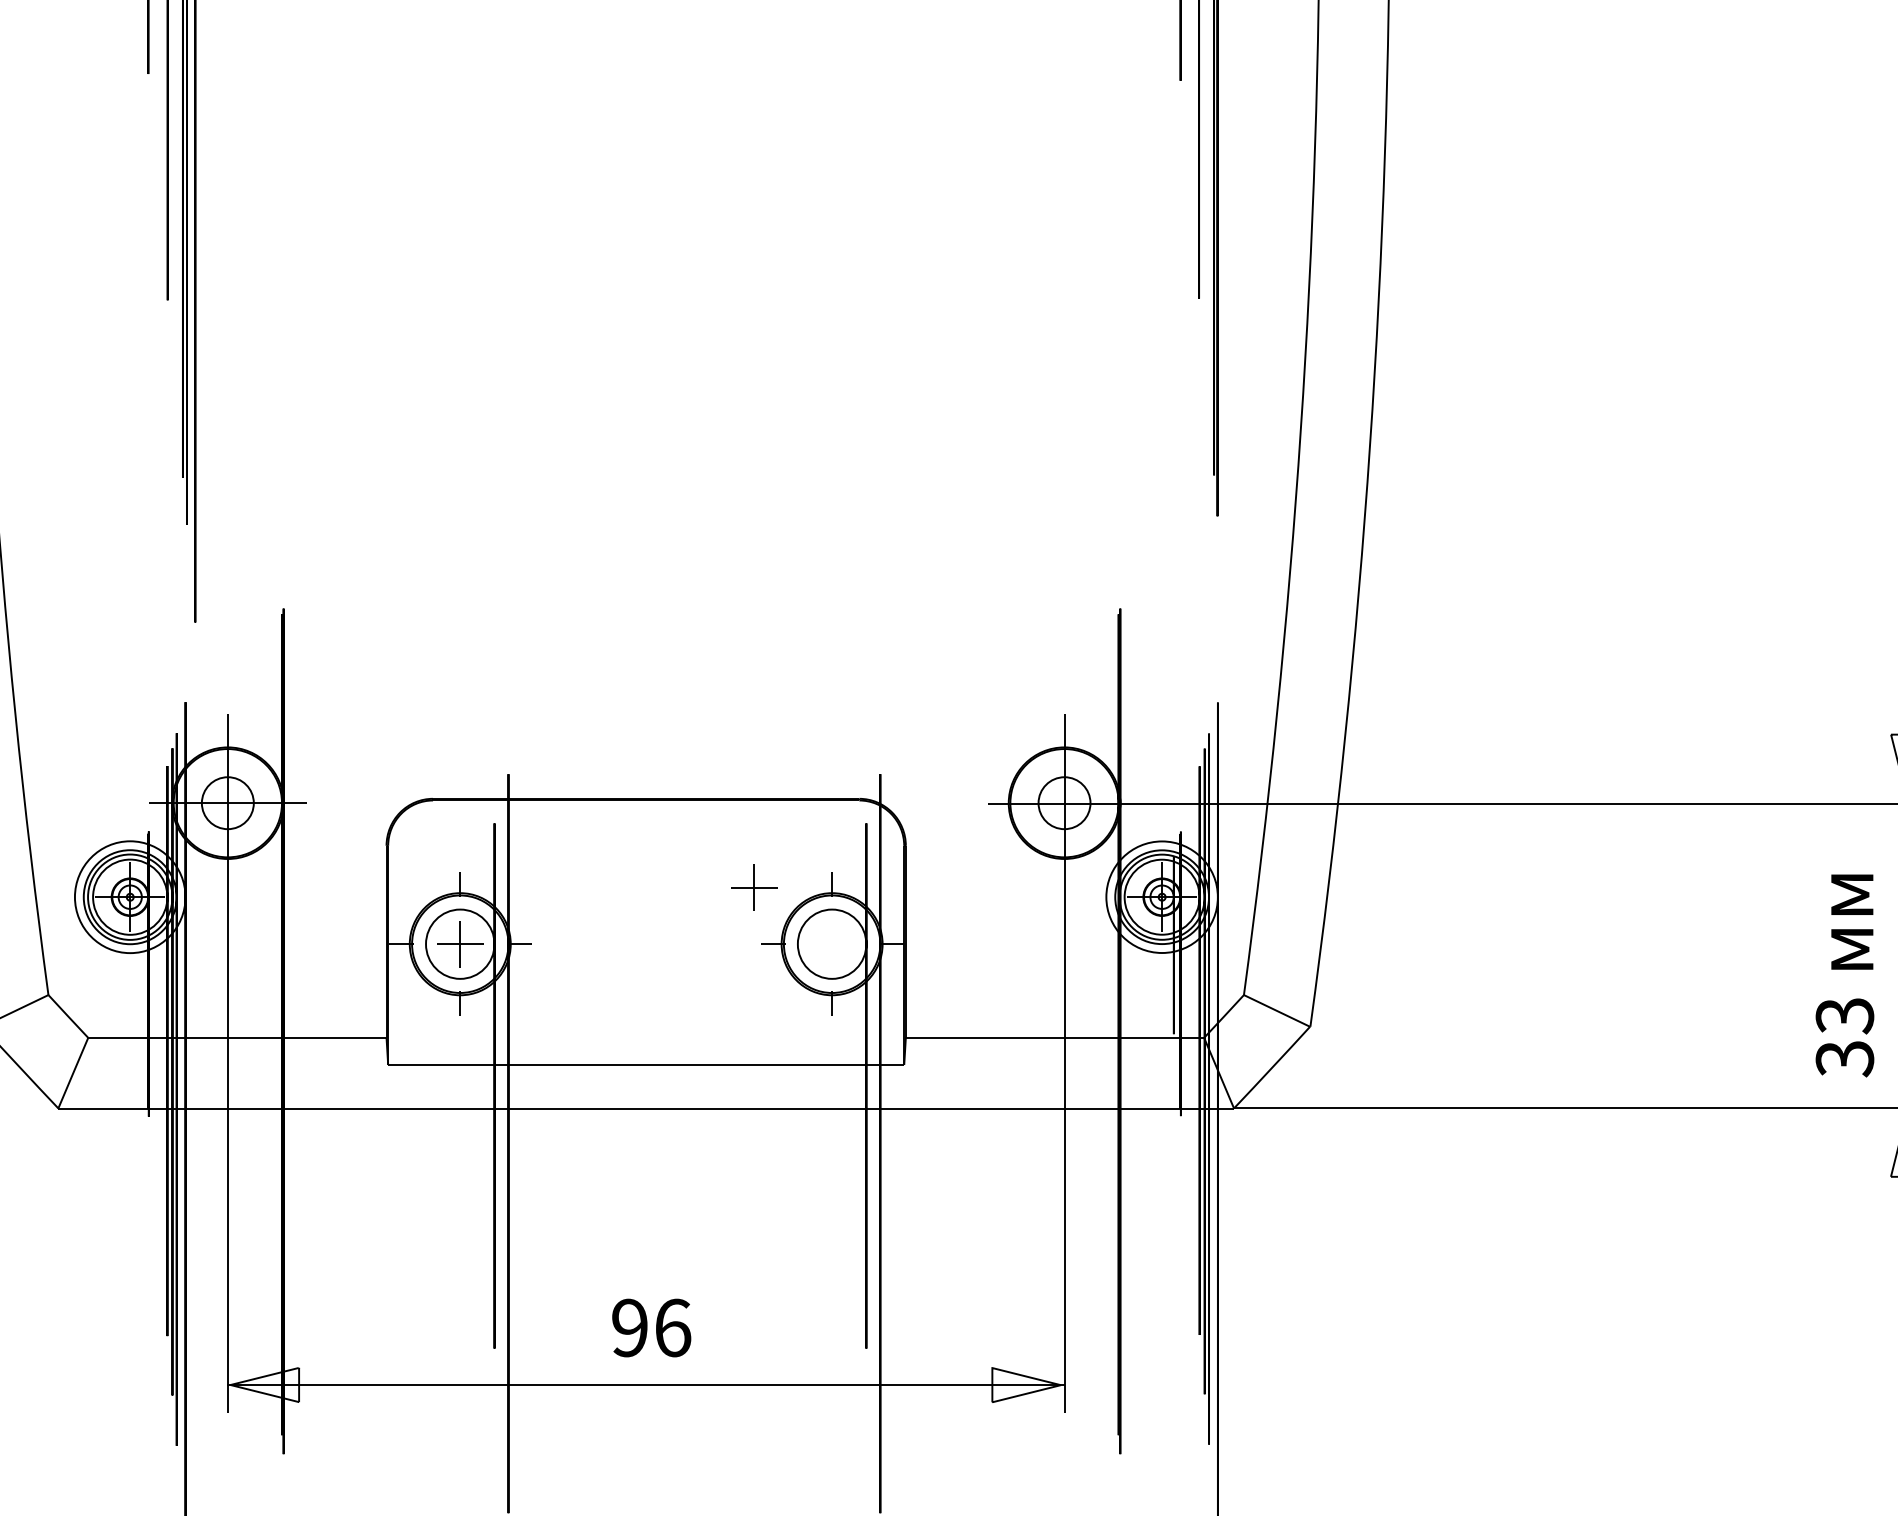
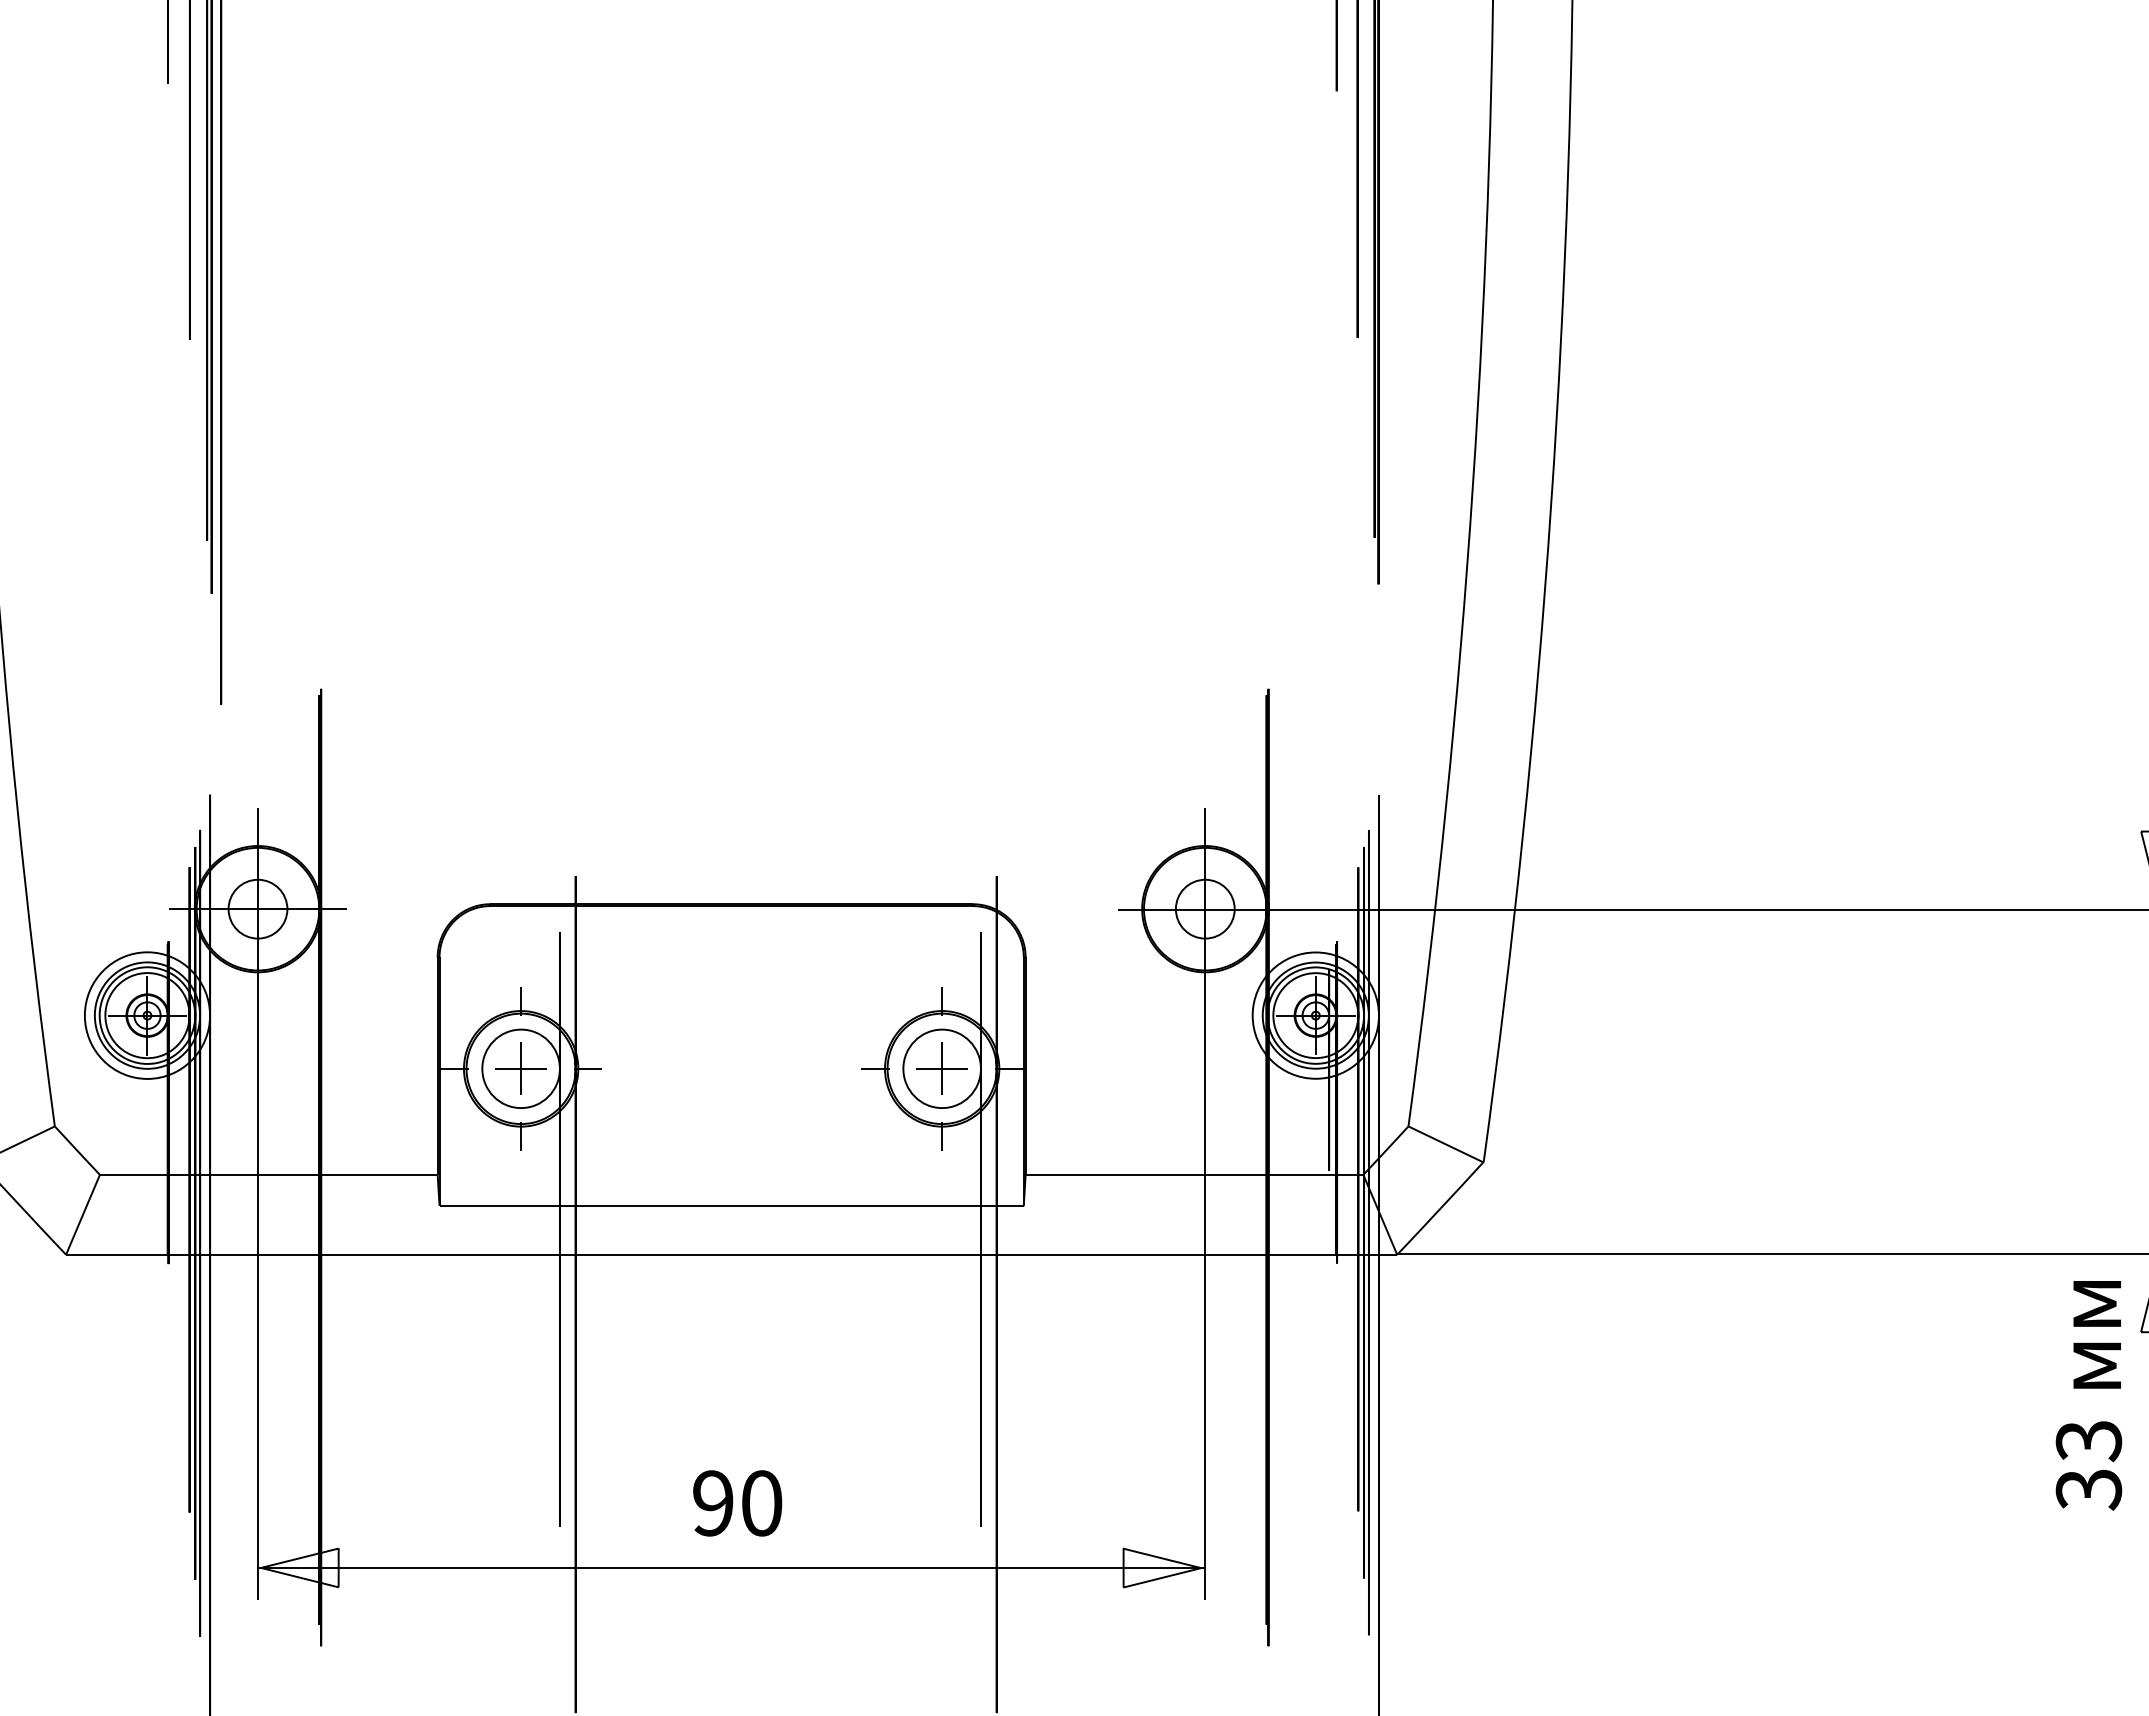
part: (753, 887) -> (941, 1068), moved
text: (1844, 975) -> (2088, 1395), moved
text: (673, 1328) -> (762, 1503), 96 -> 90

